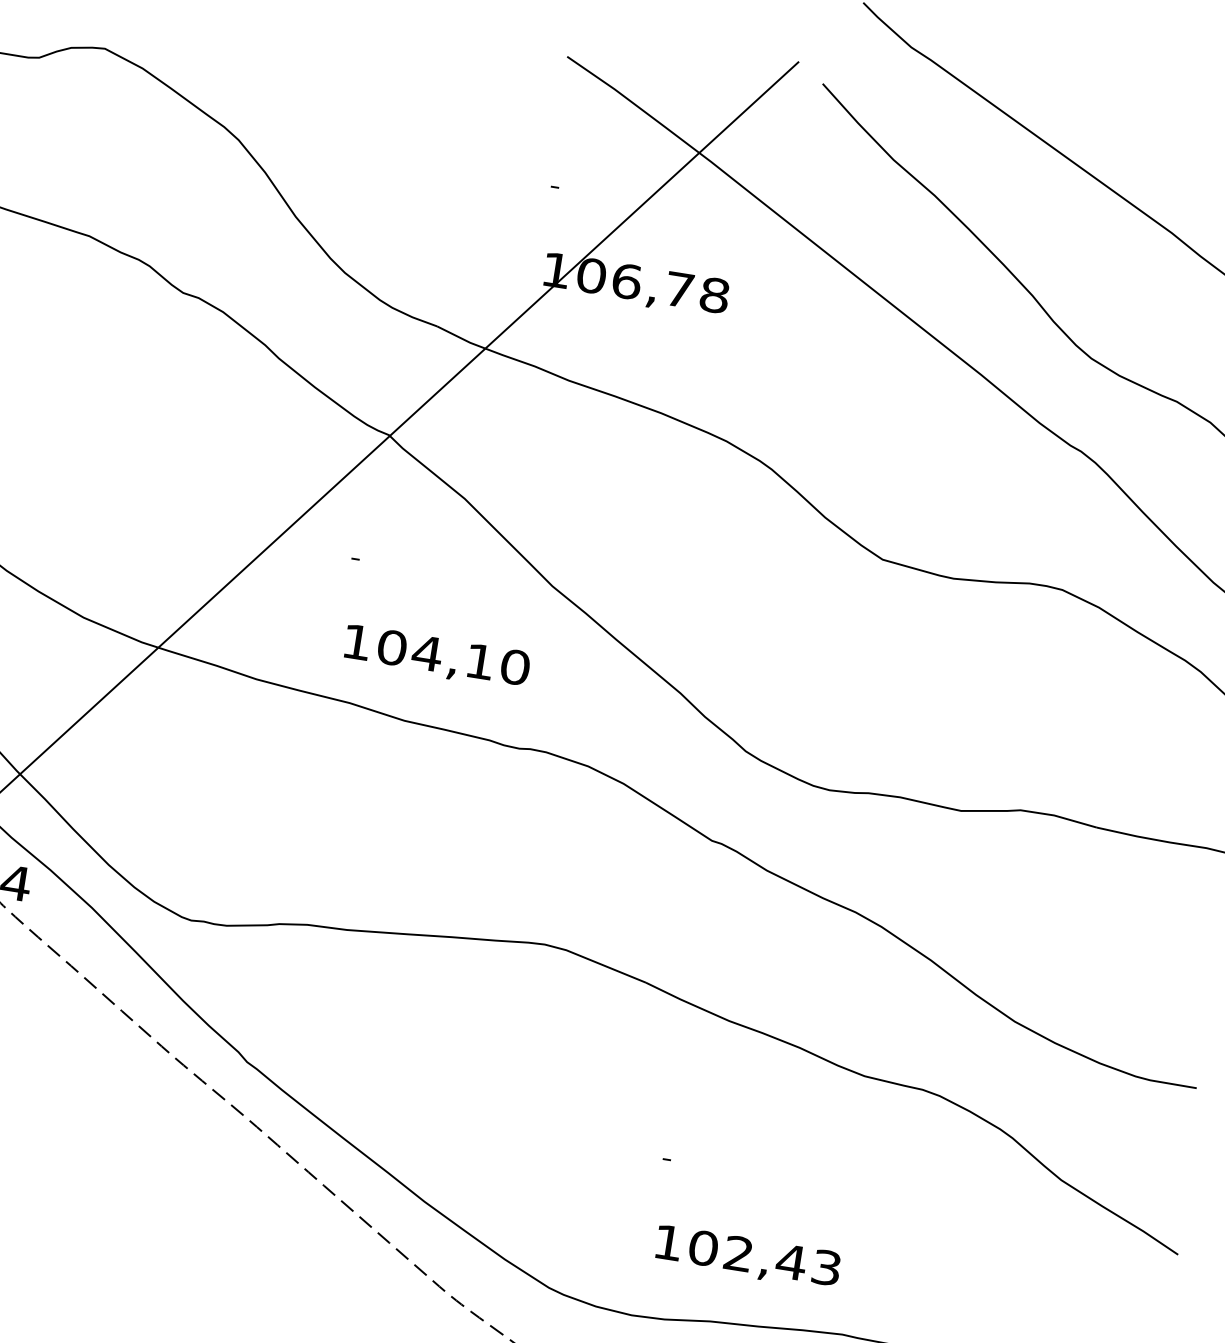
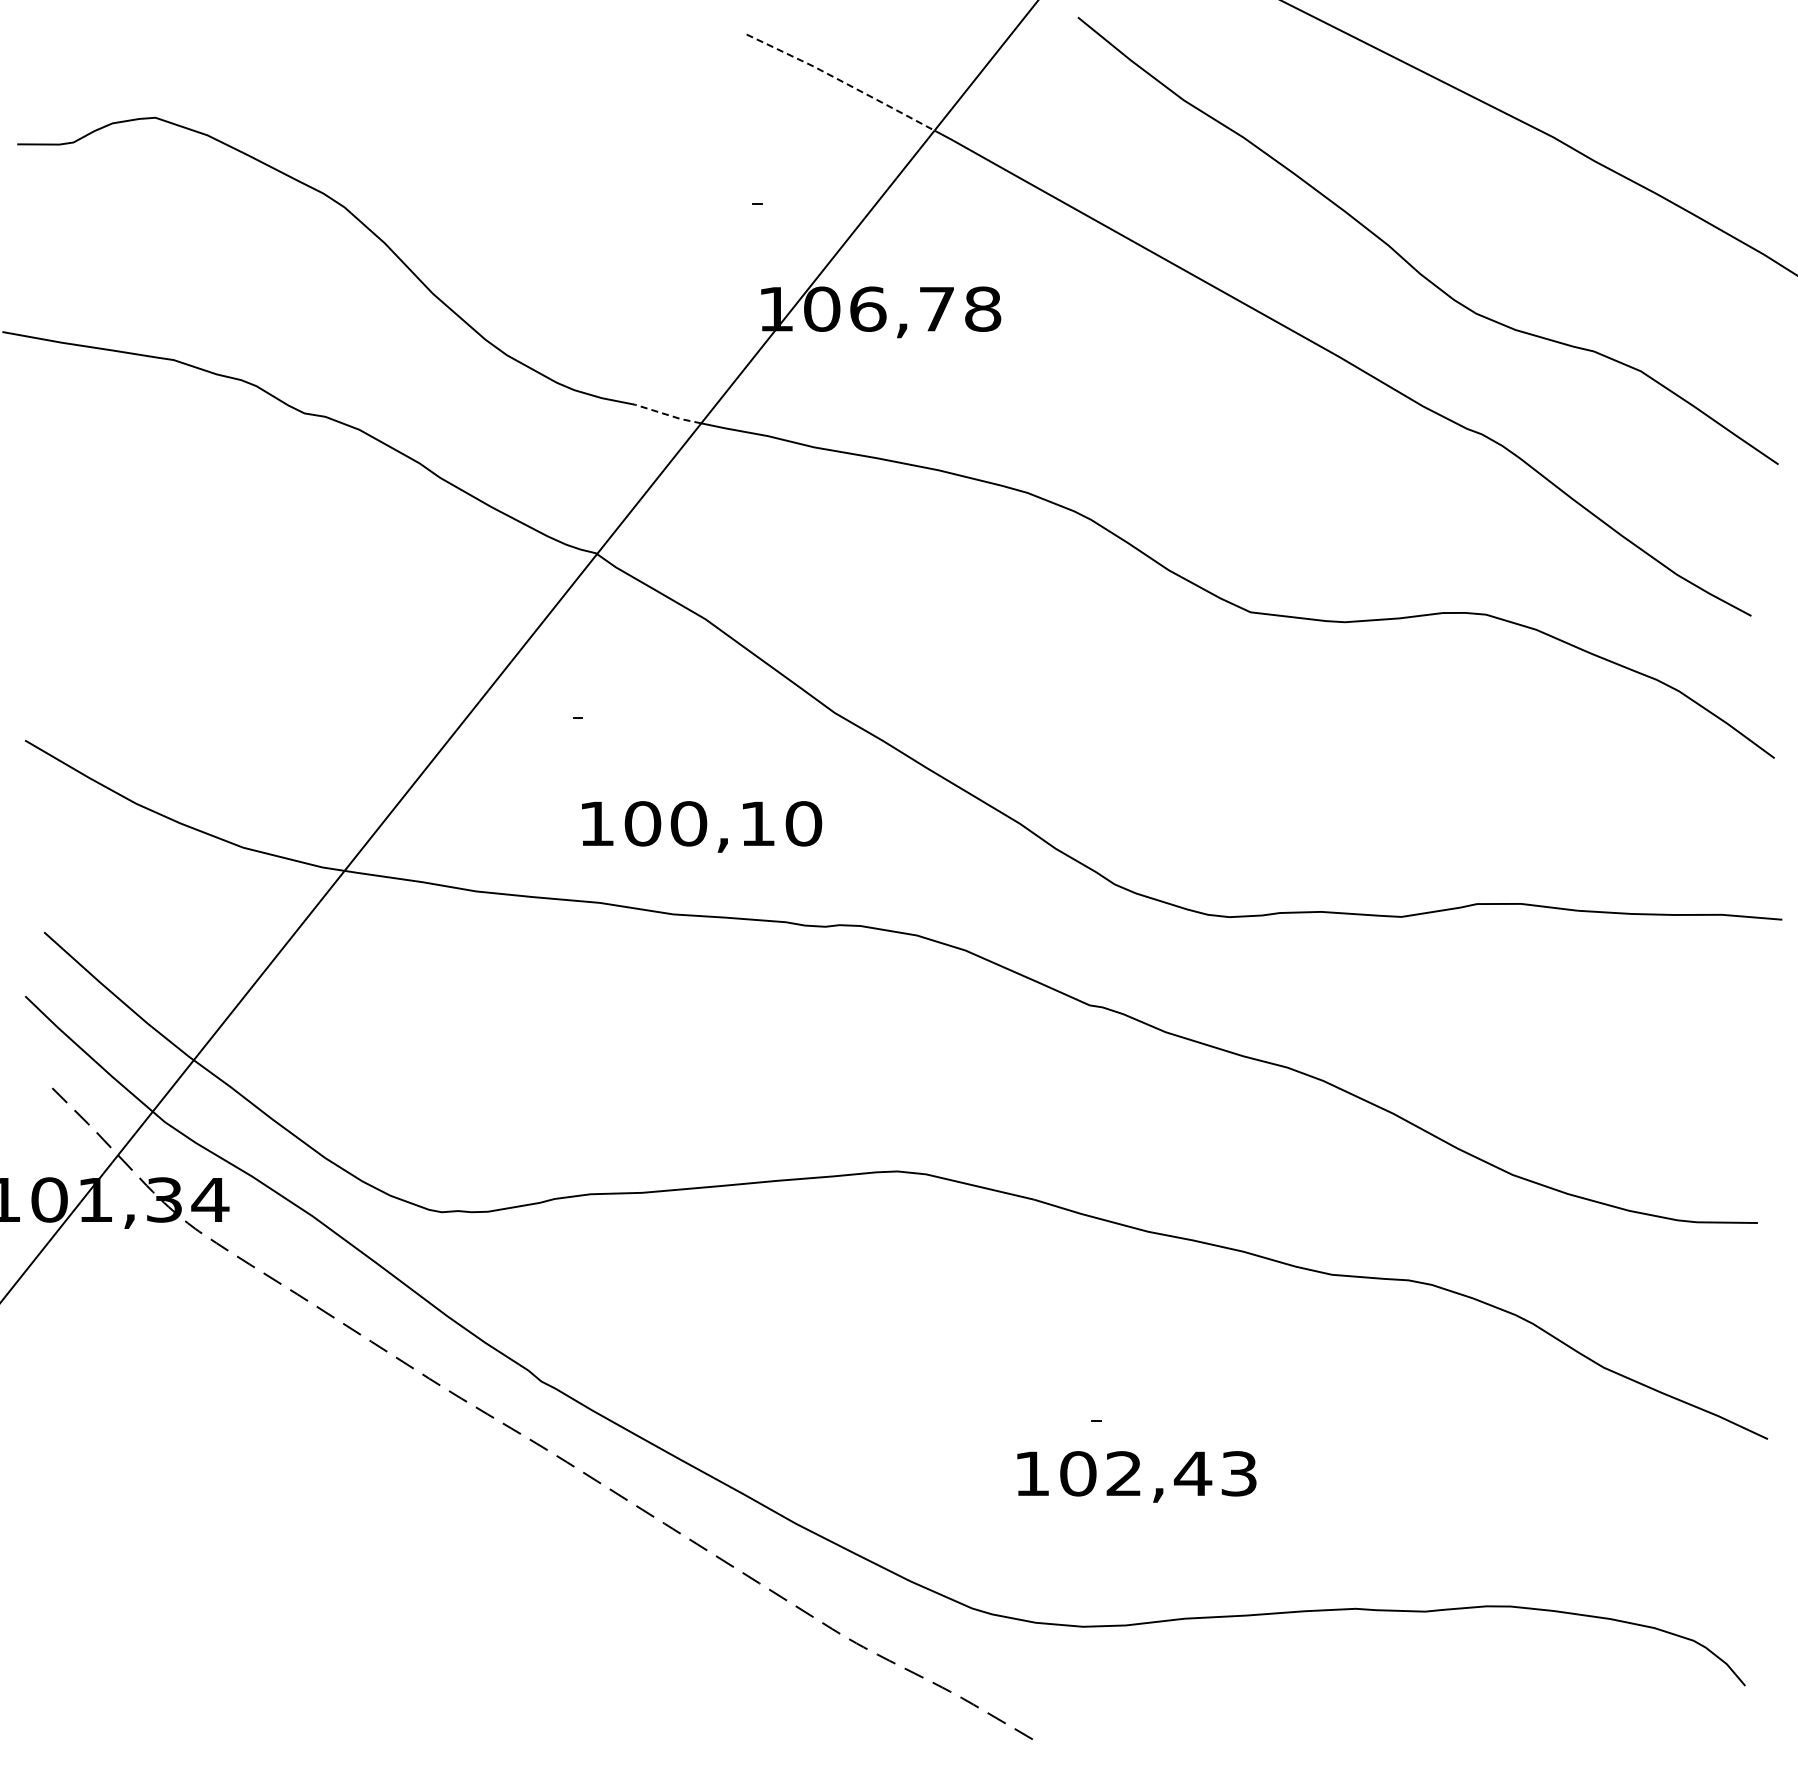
line: (634, 104) -> (841, 81), solid -> dashed
line: (461, 338) -> (668, 415), solid -> dashed
text: (427, 653) -> (688, 823), 104,10 -> 100,10
text: (747, 1257) -> (1136, 1476), moved

